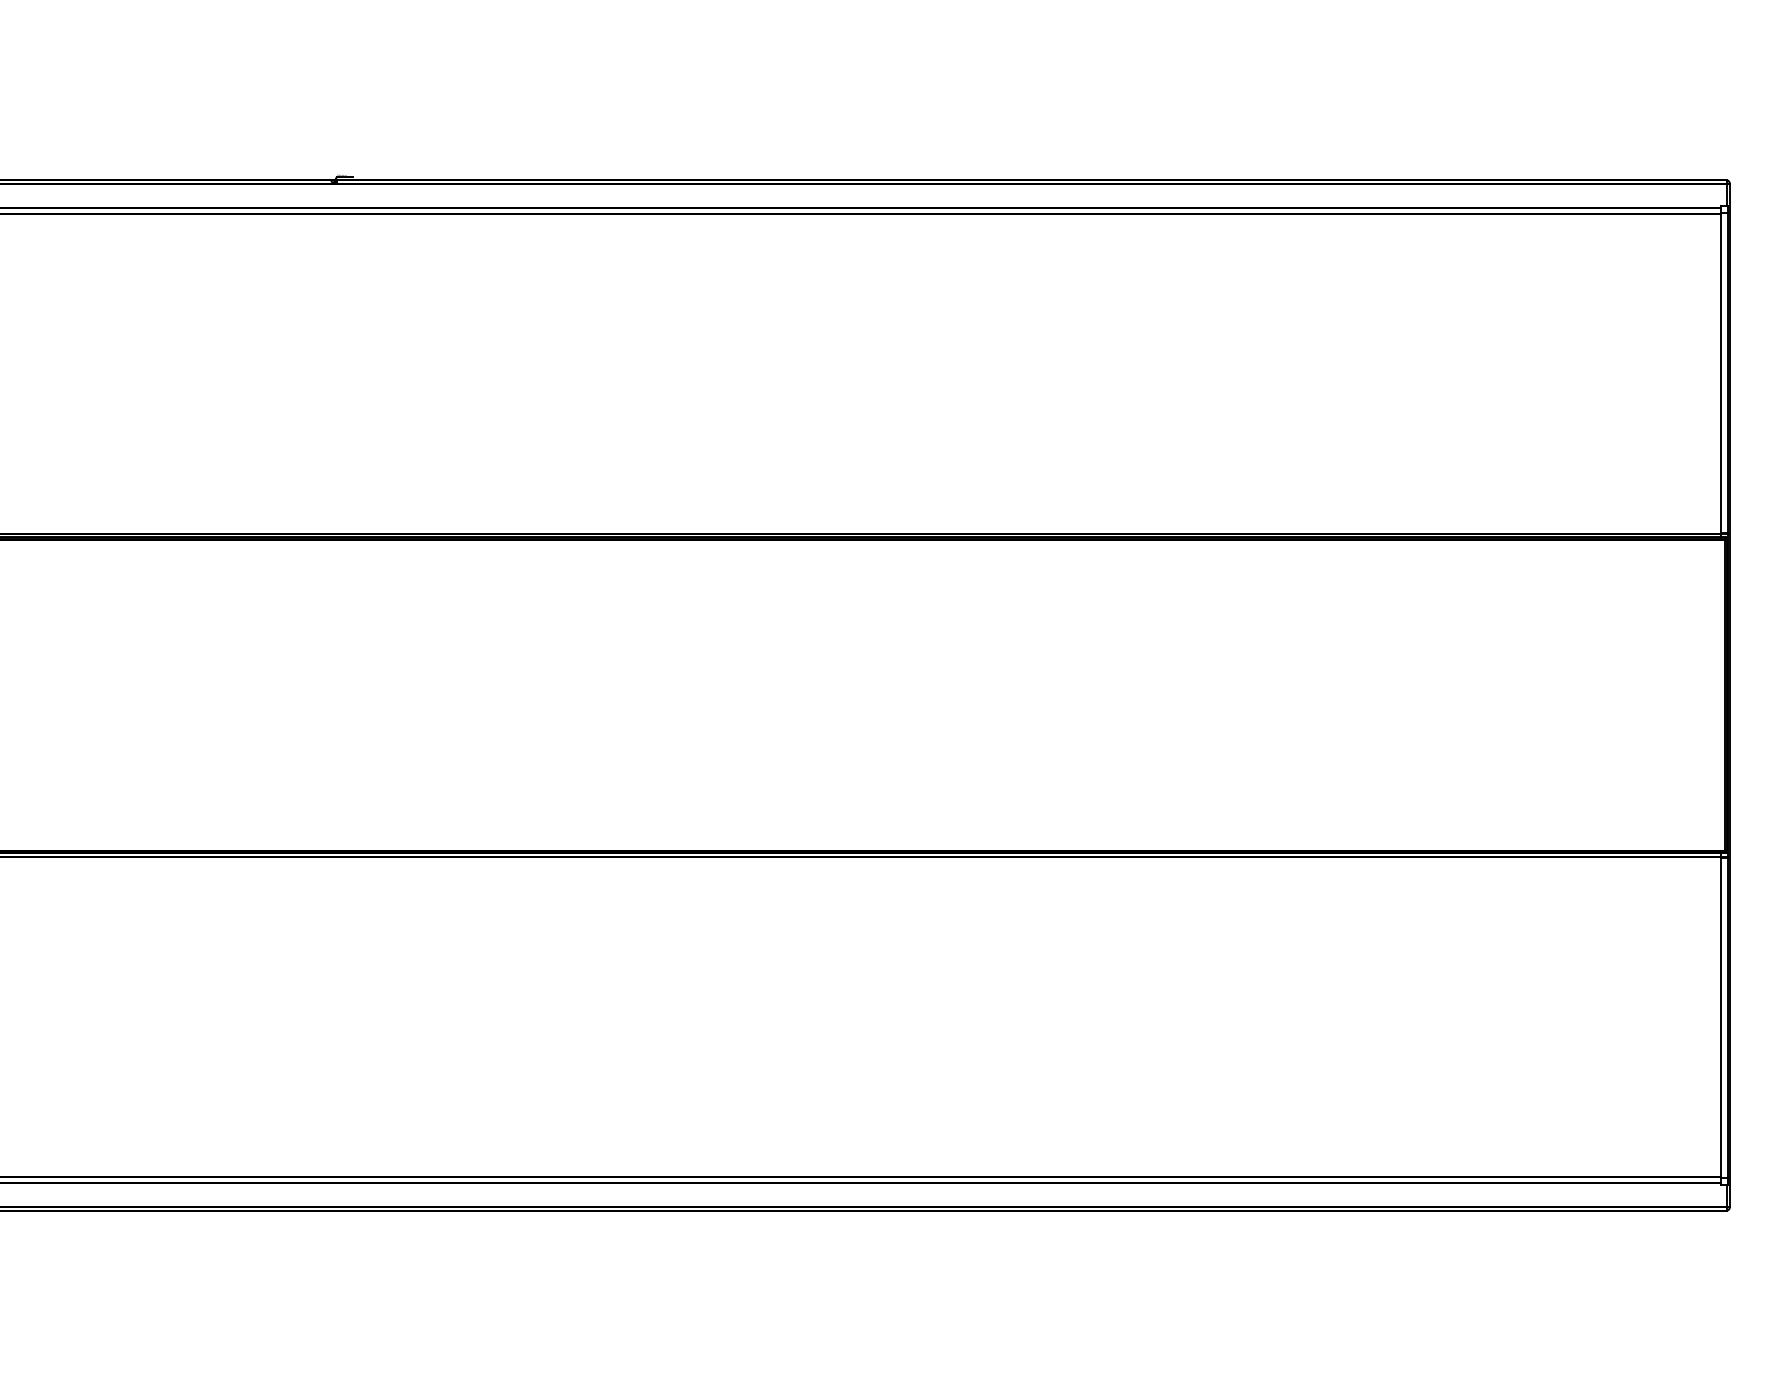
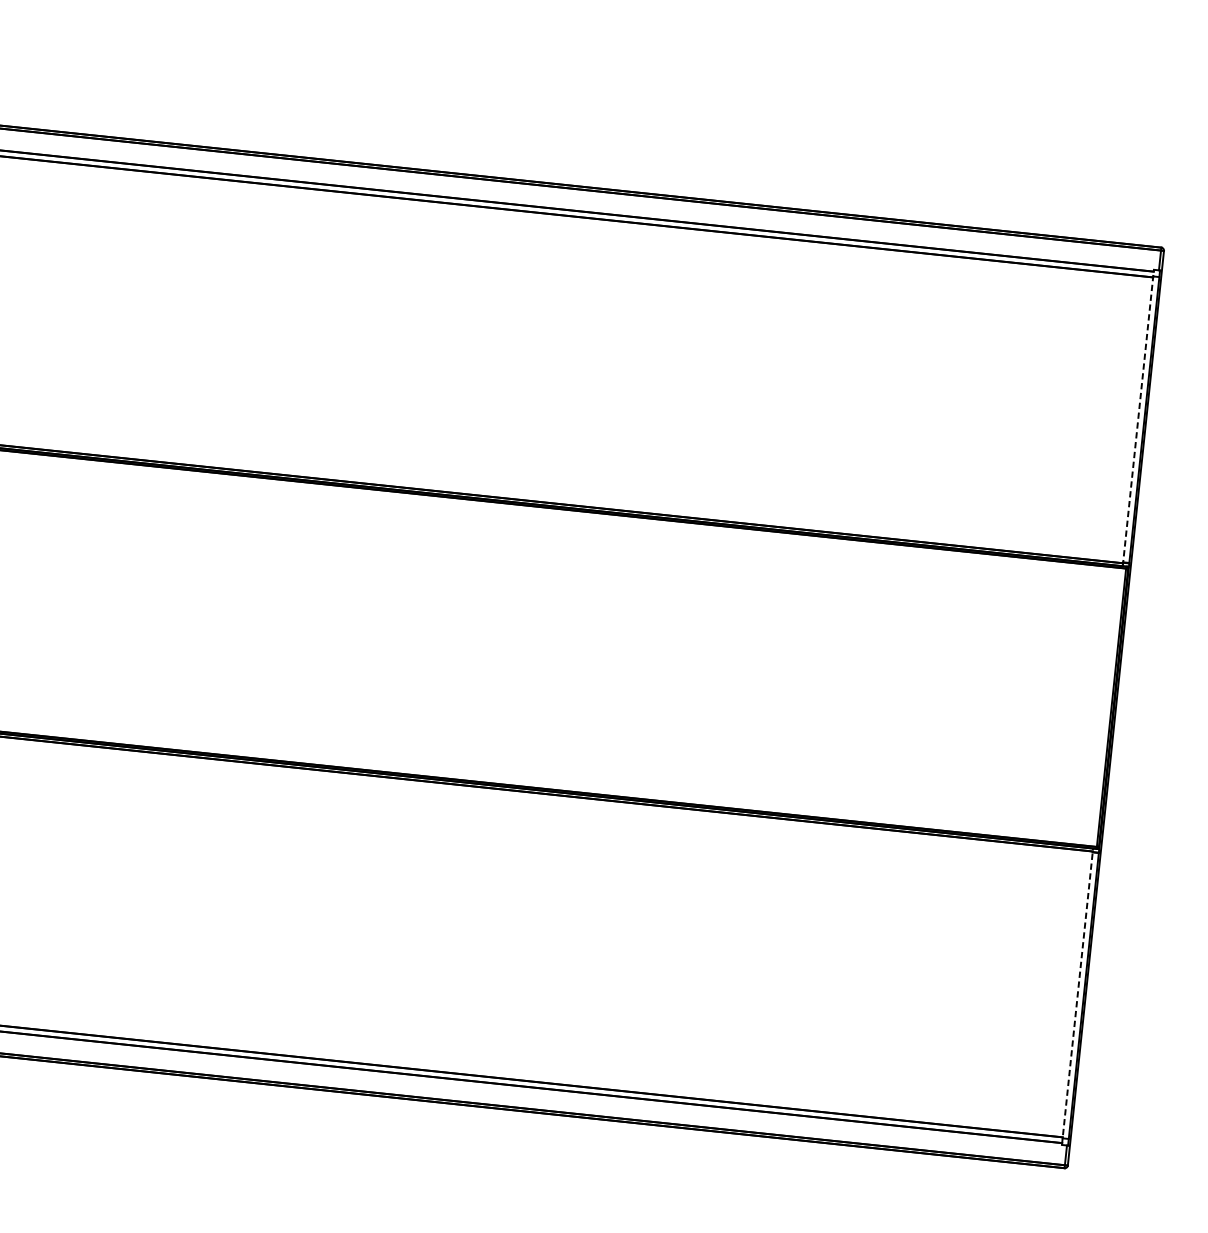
line: (1720, 371) -> (1138, 417), solid -> dashed
line: (1720, 1019) -> (1077, 996), solid -> dashed

